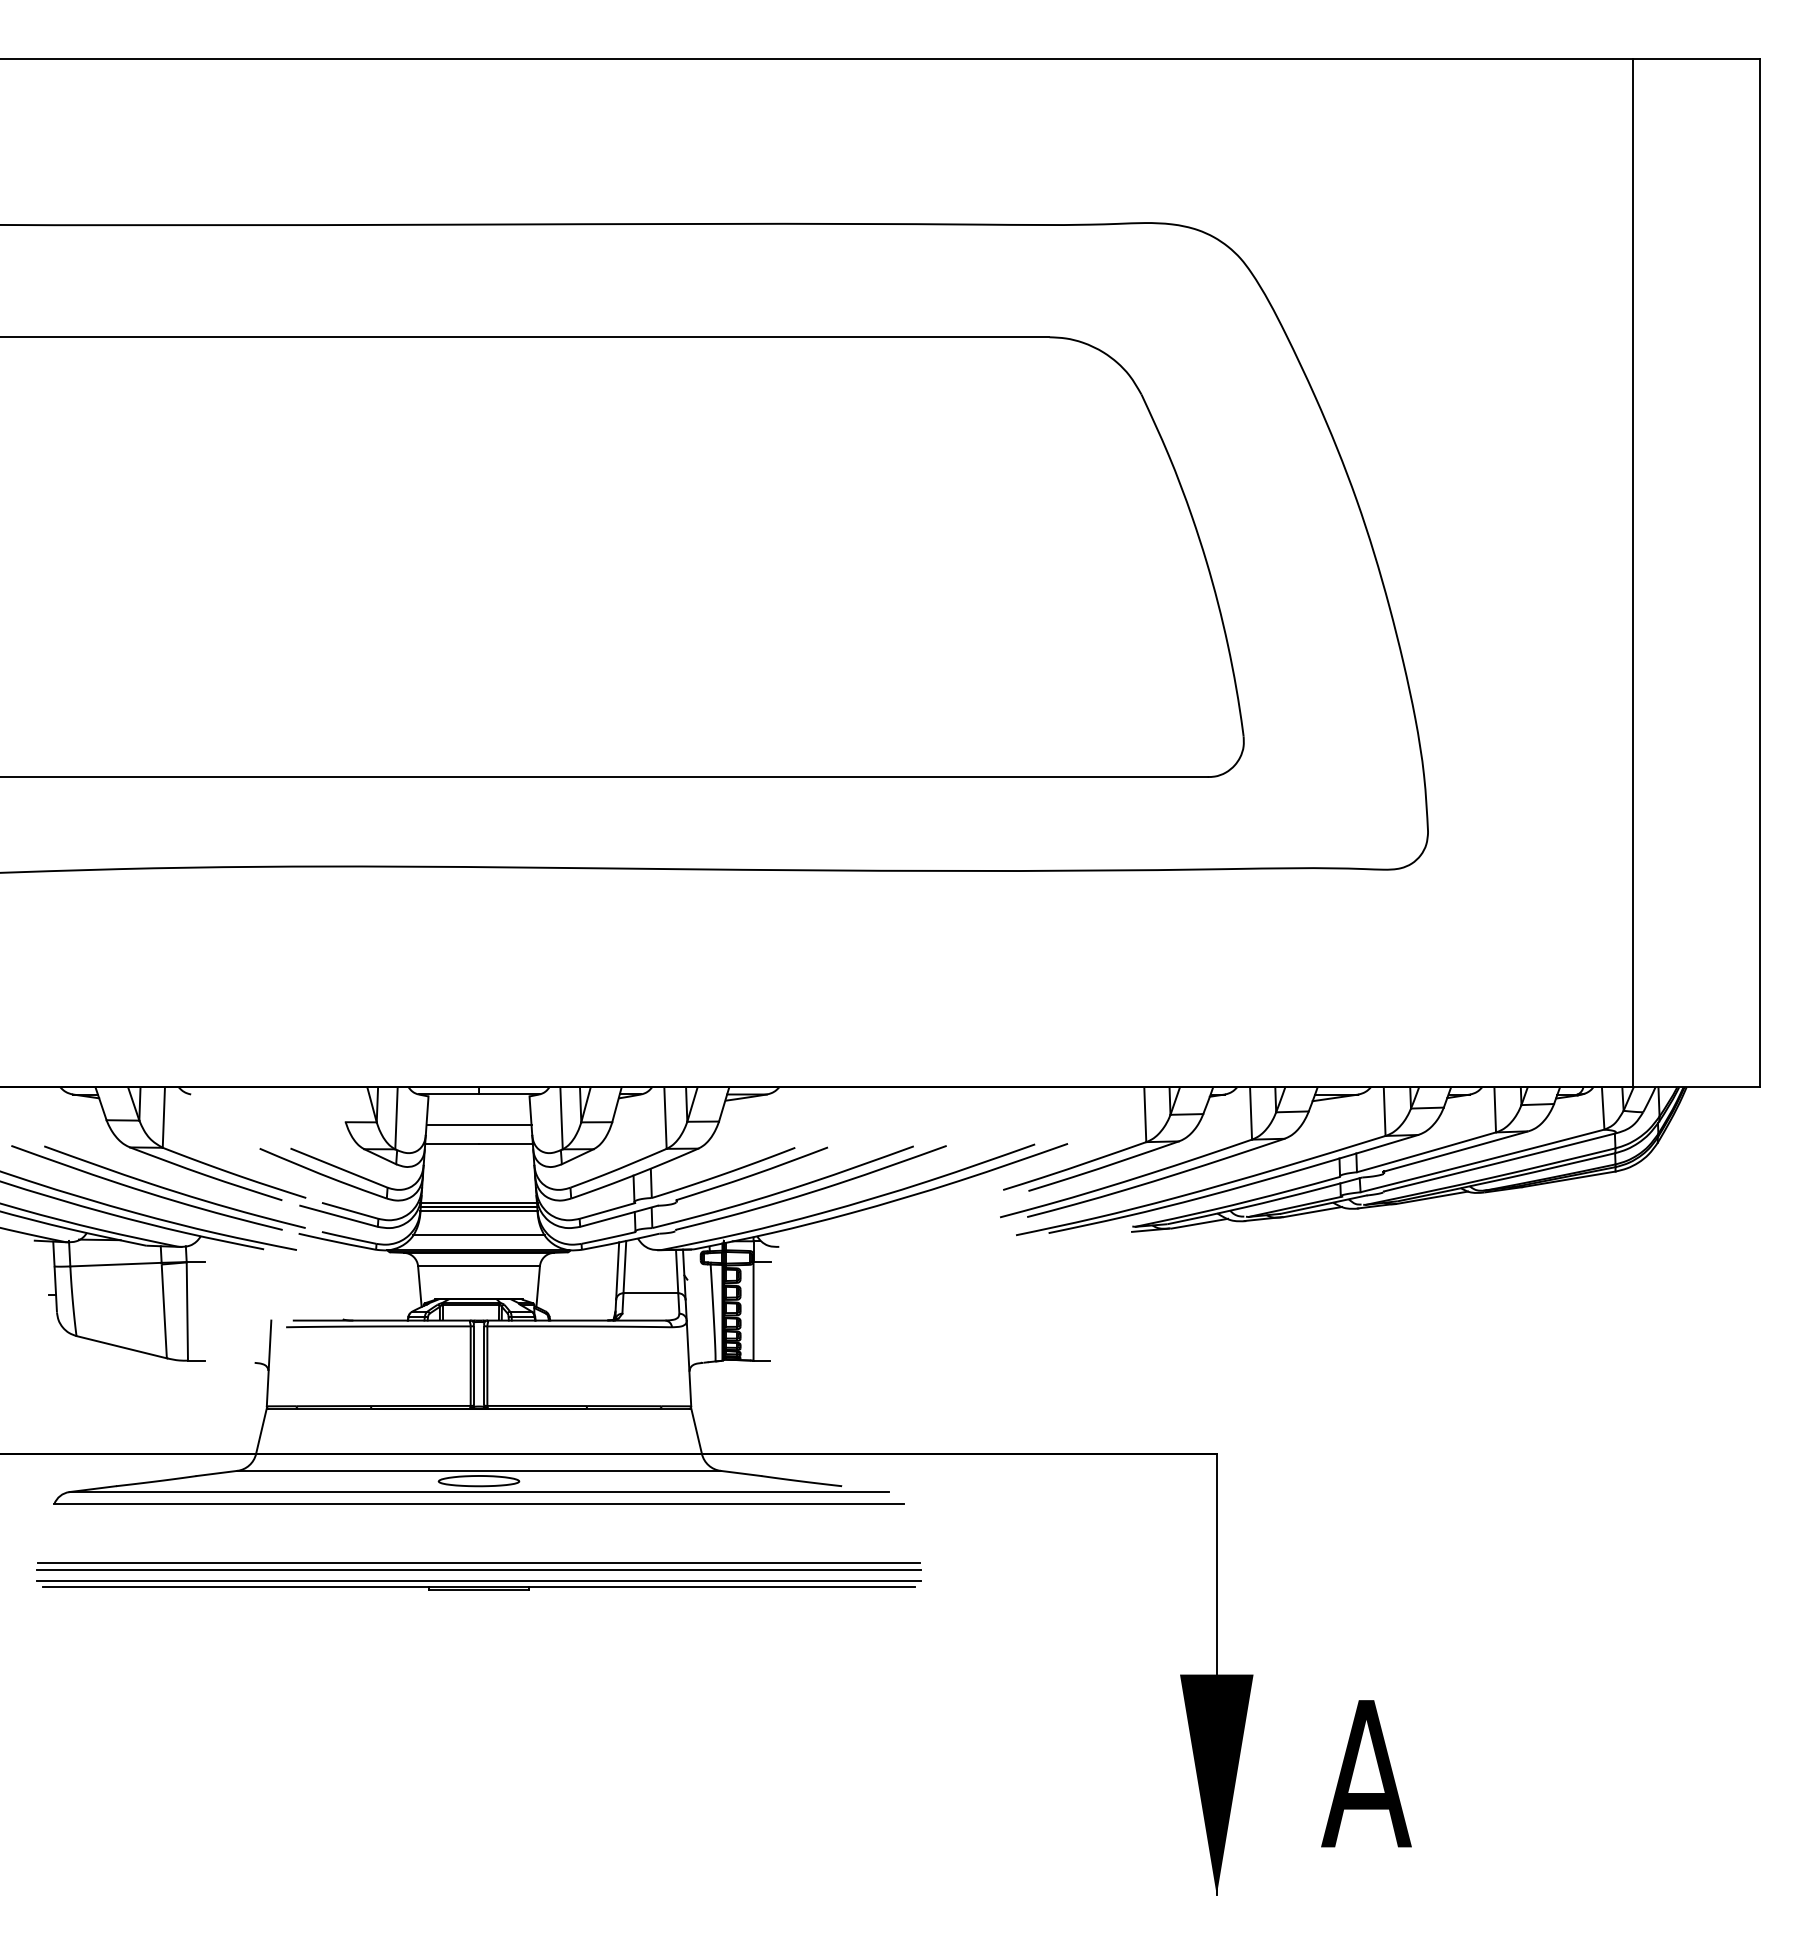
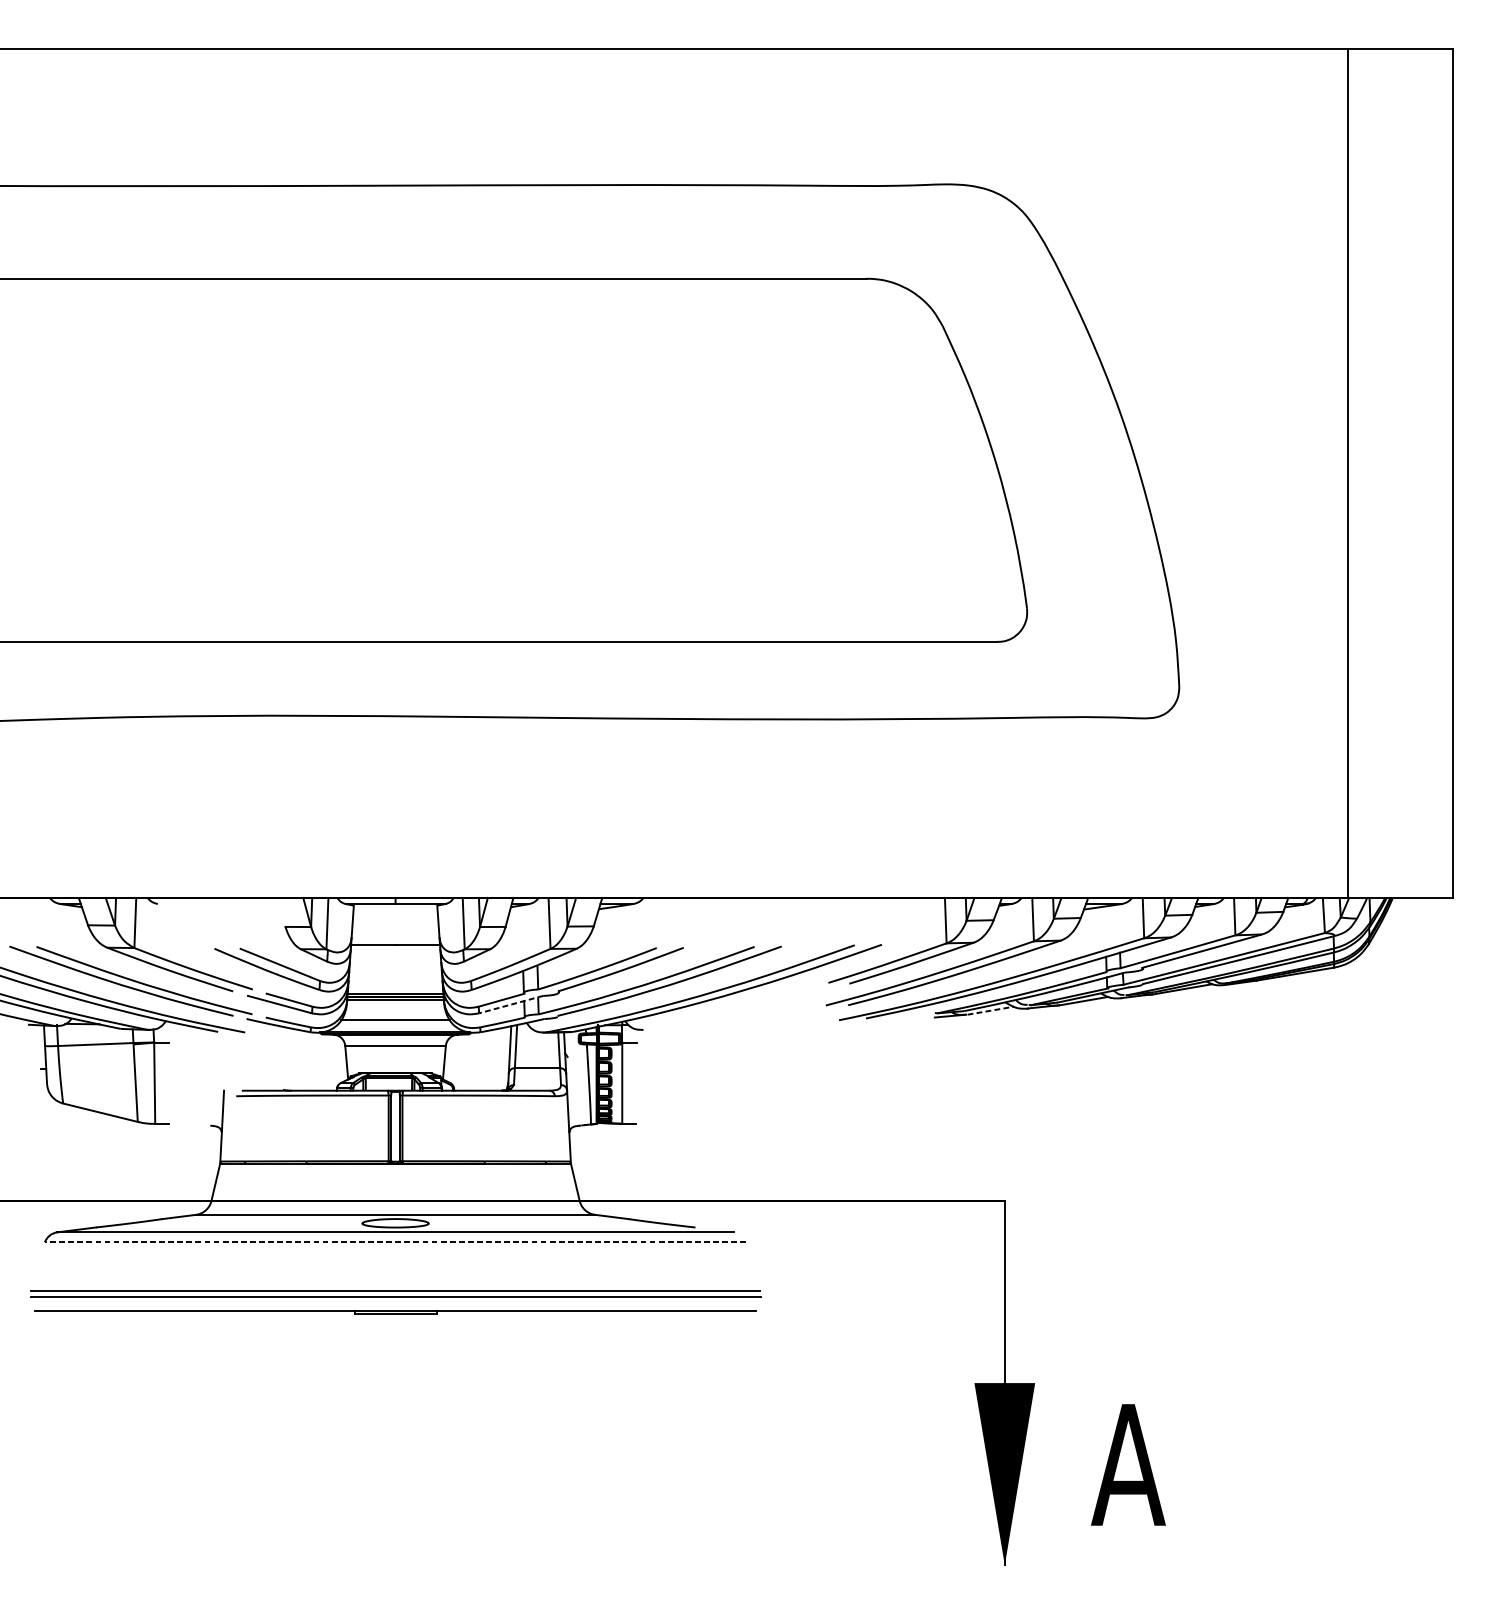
line: (478, 1124) -> (395, 928), removed
line: (618, 1216) -> (510, 1004), solid -> dashed
line: (1199, 1223) -> (990, 1010), solid -> dashed
line: (479, 1504) -> (395, 1242), solid -> dashed
line: (478, 1581) -> (395, 1306), removed

